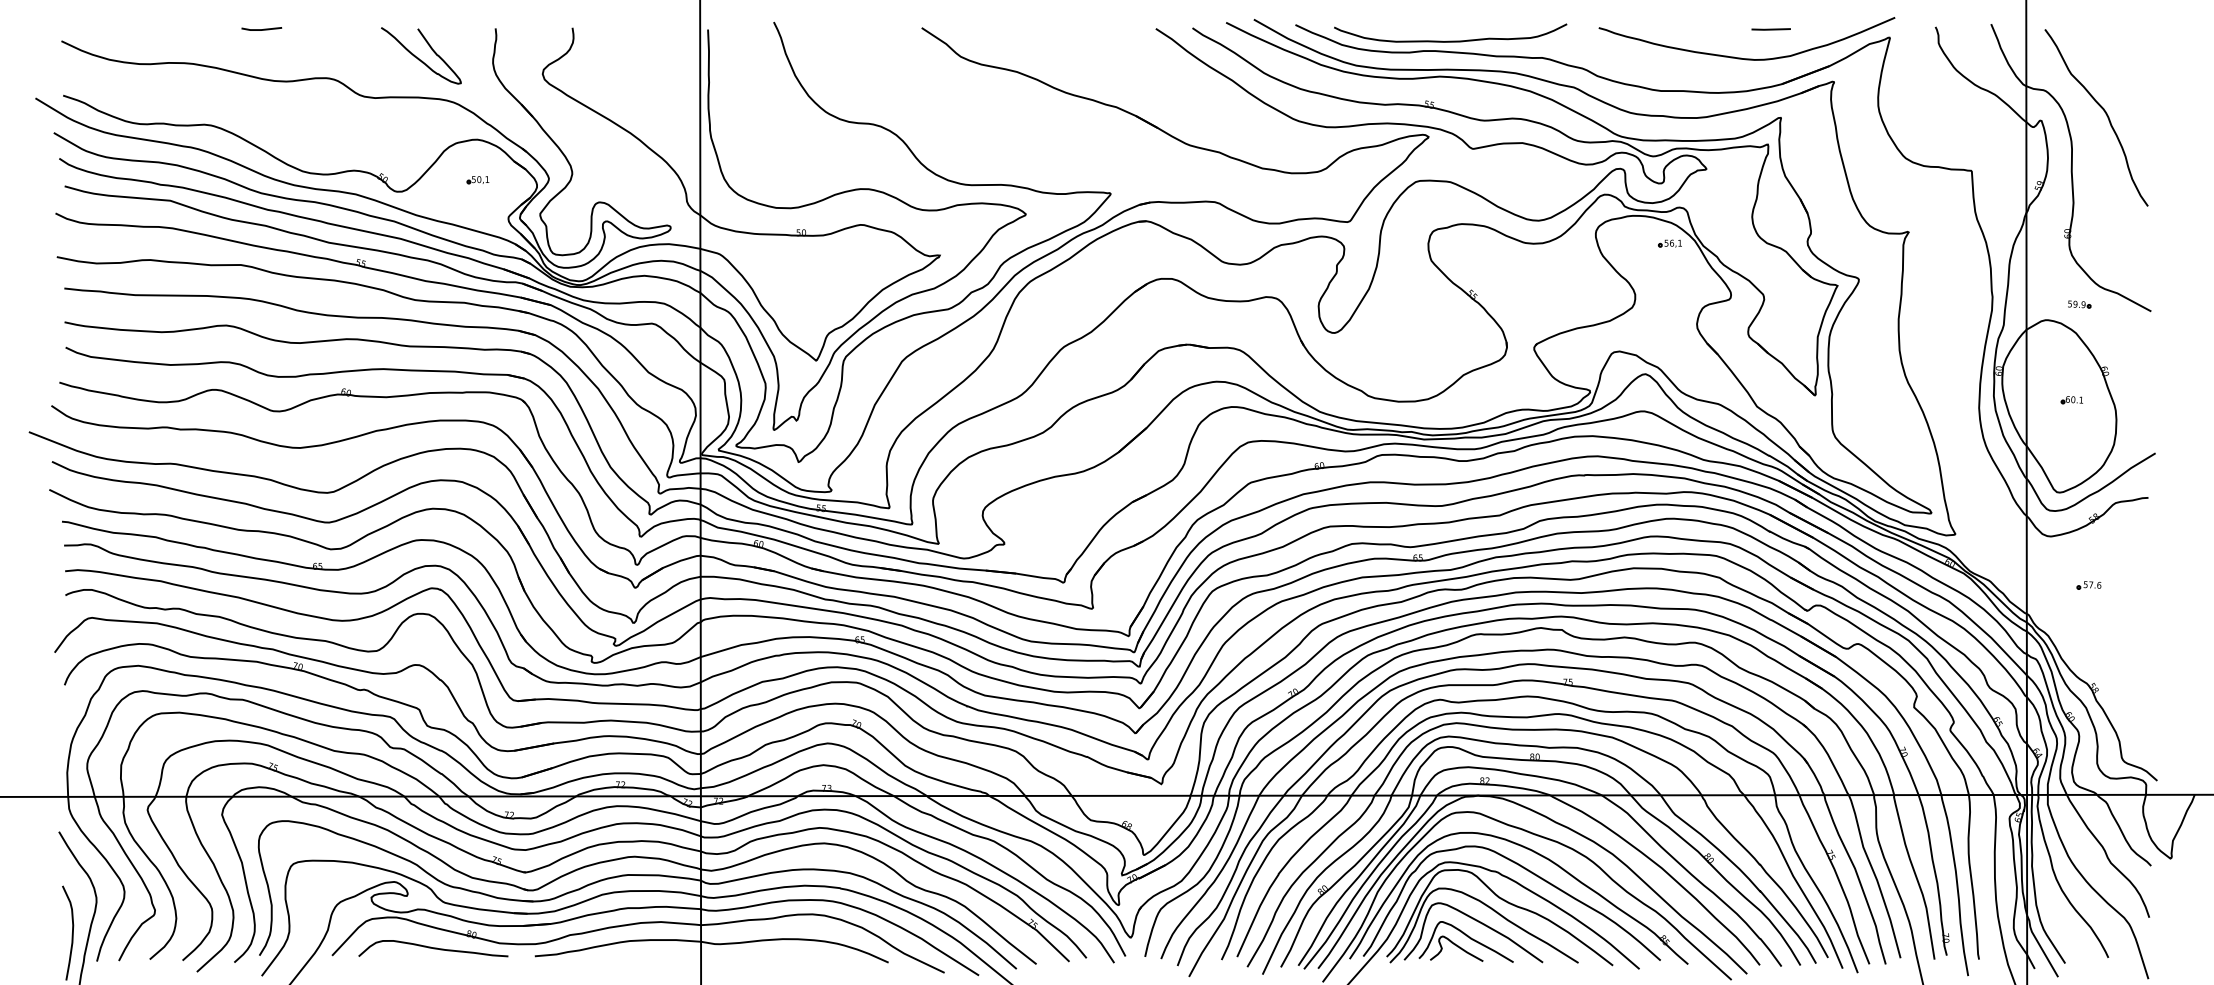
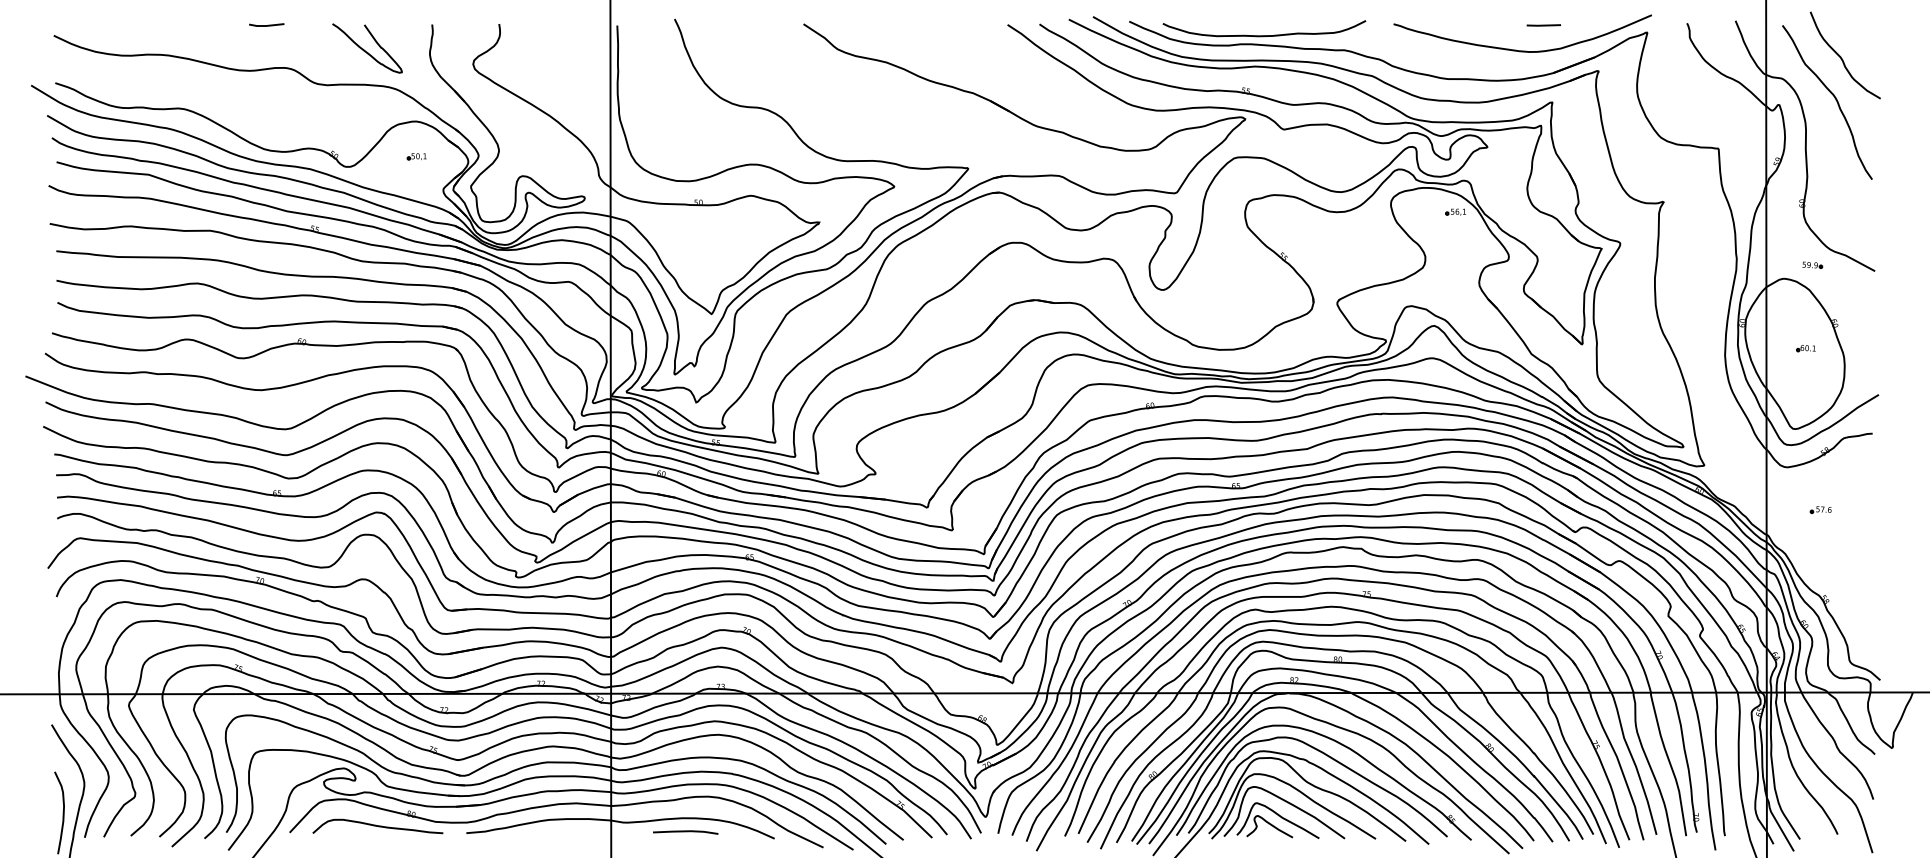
line: (261, 29) -> (266, 25), moved
curve: (2113, 66) -> (1842, 57), added
line: (786, 954) -> (685, 831), added

